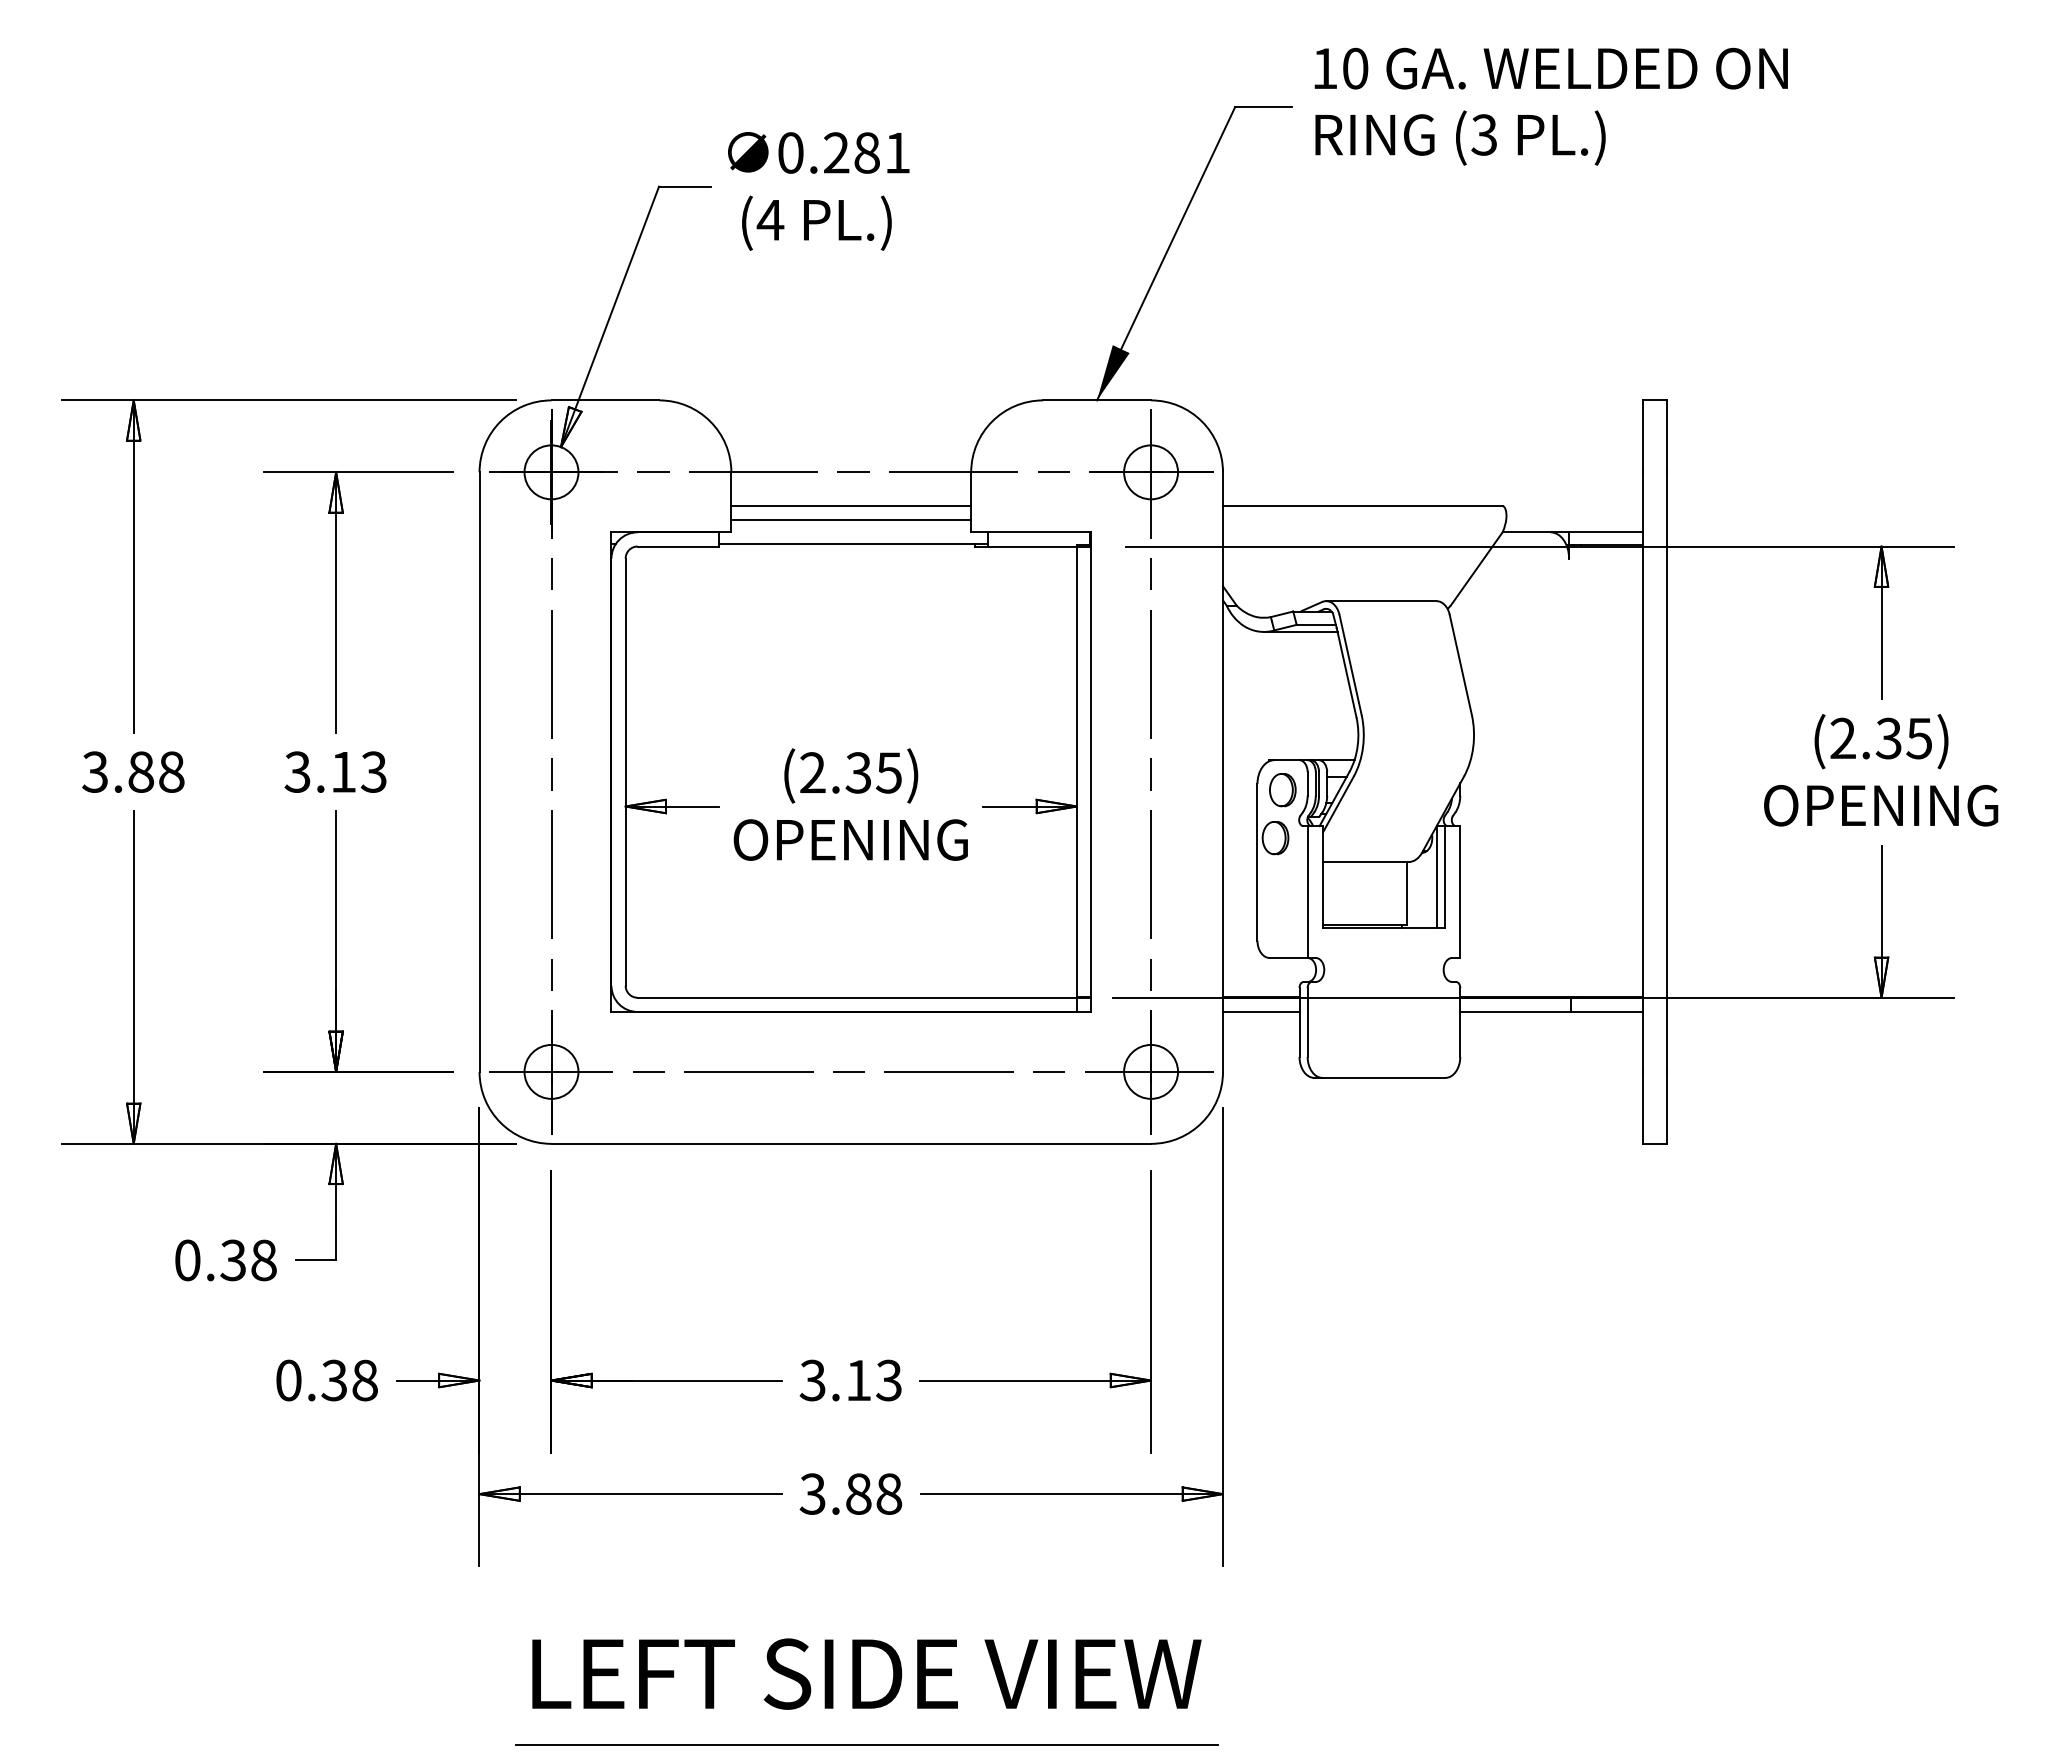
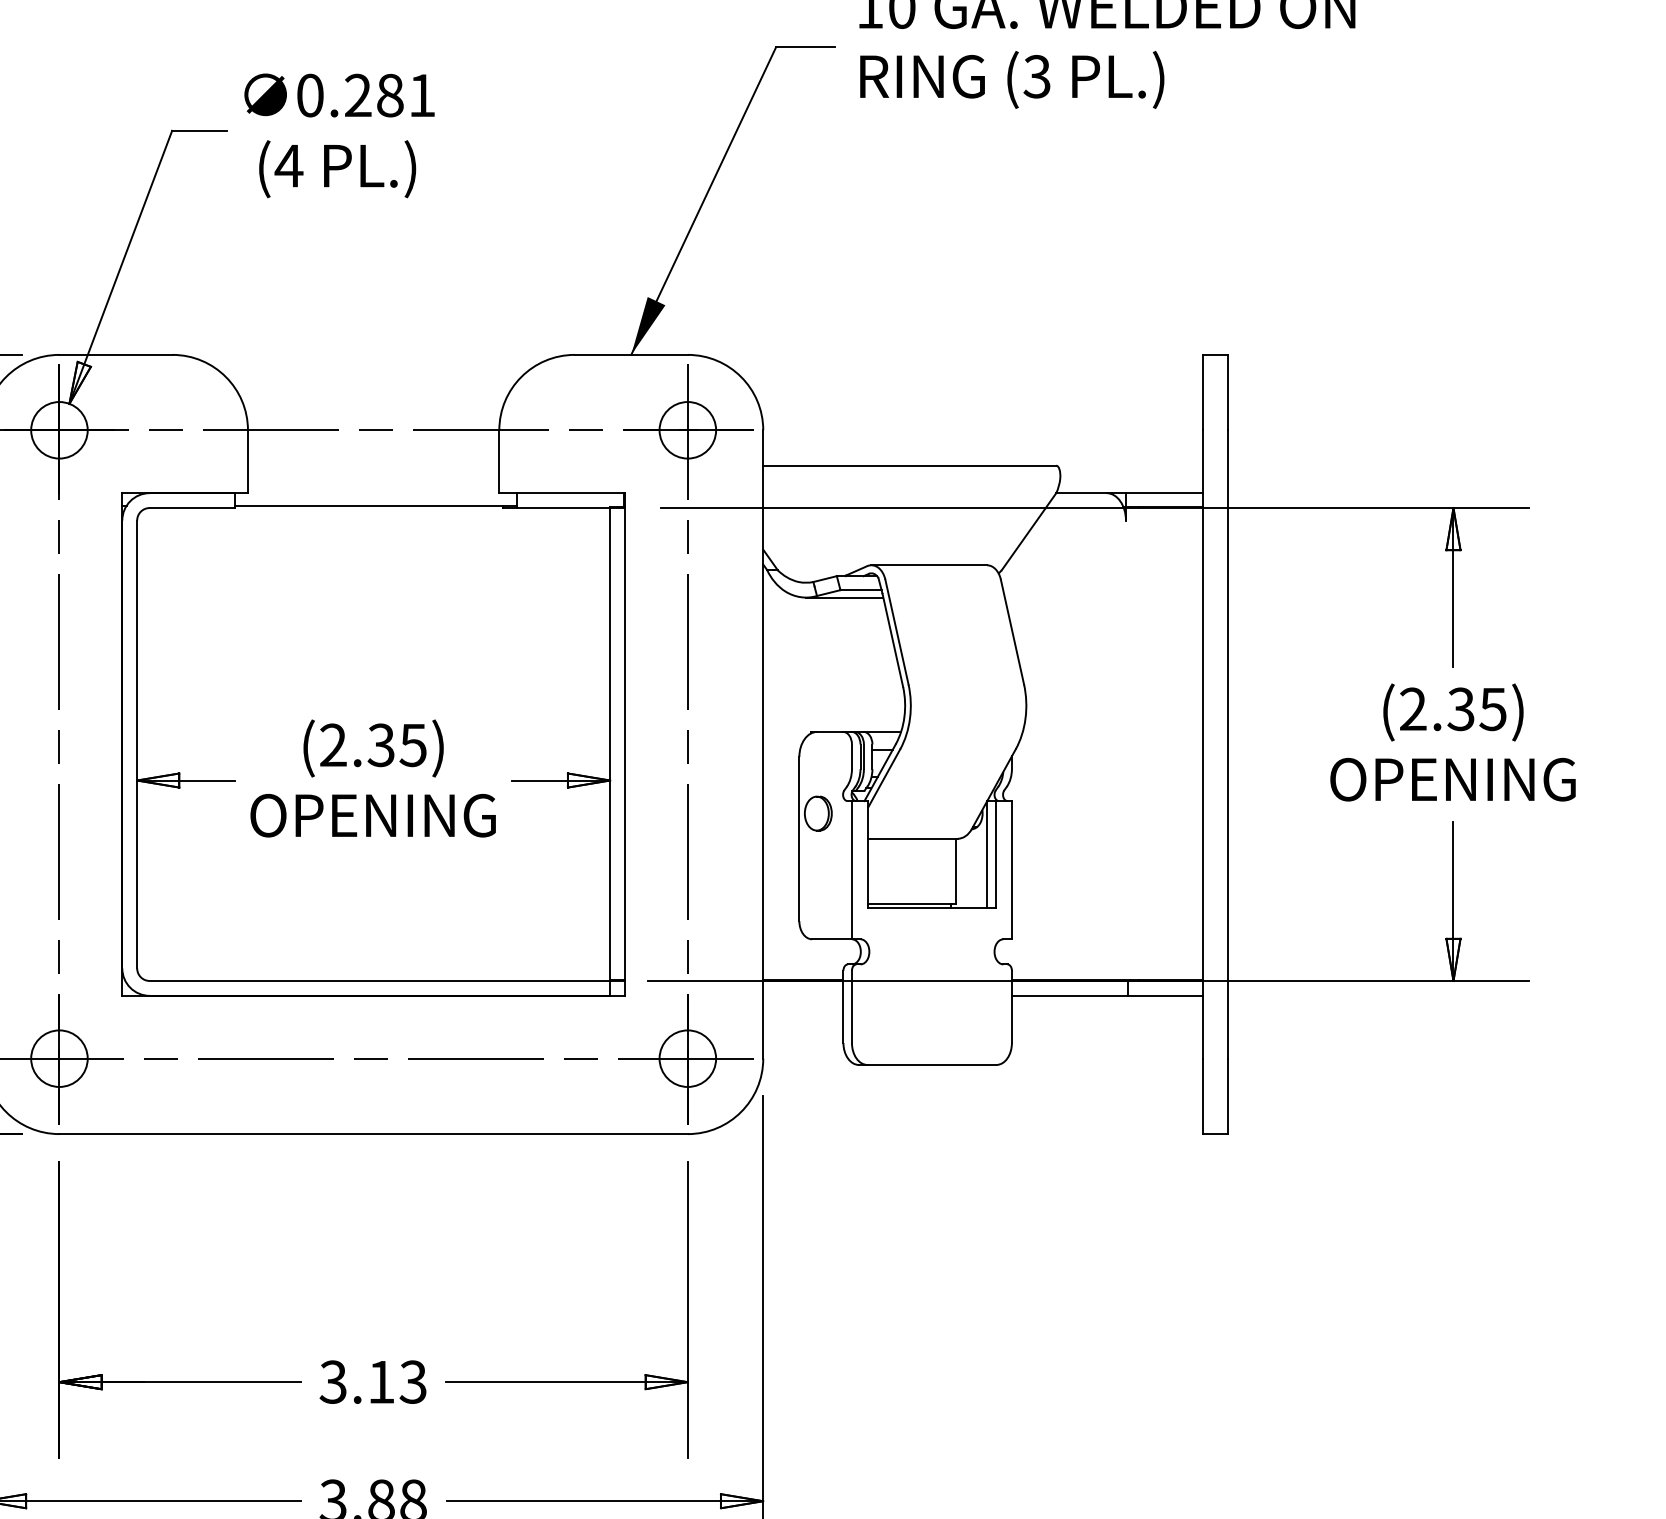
line: (851, 506) -> (373, 466), removed
line: (851, 520) -> (373, 480), removed
part: (1282, 790) -> (825, 763), removed
line: (1261, 1011) -> (803, 995), removed

